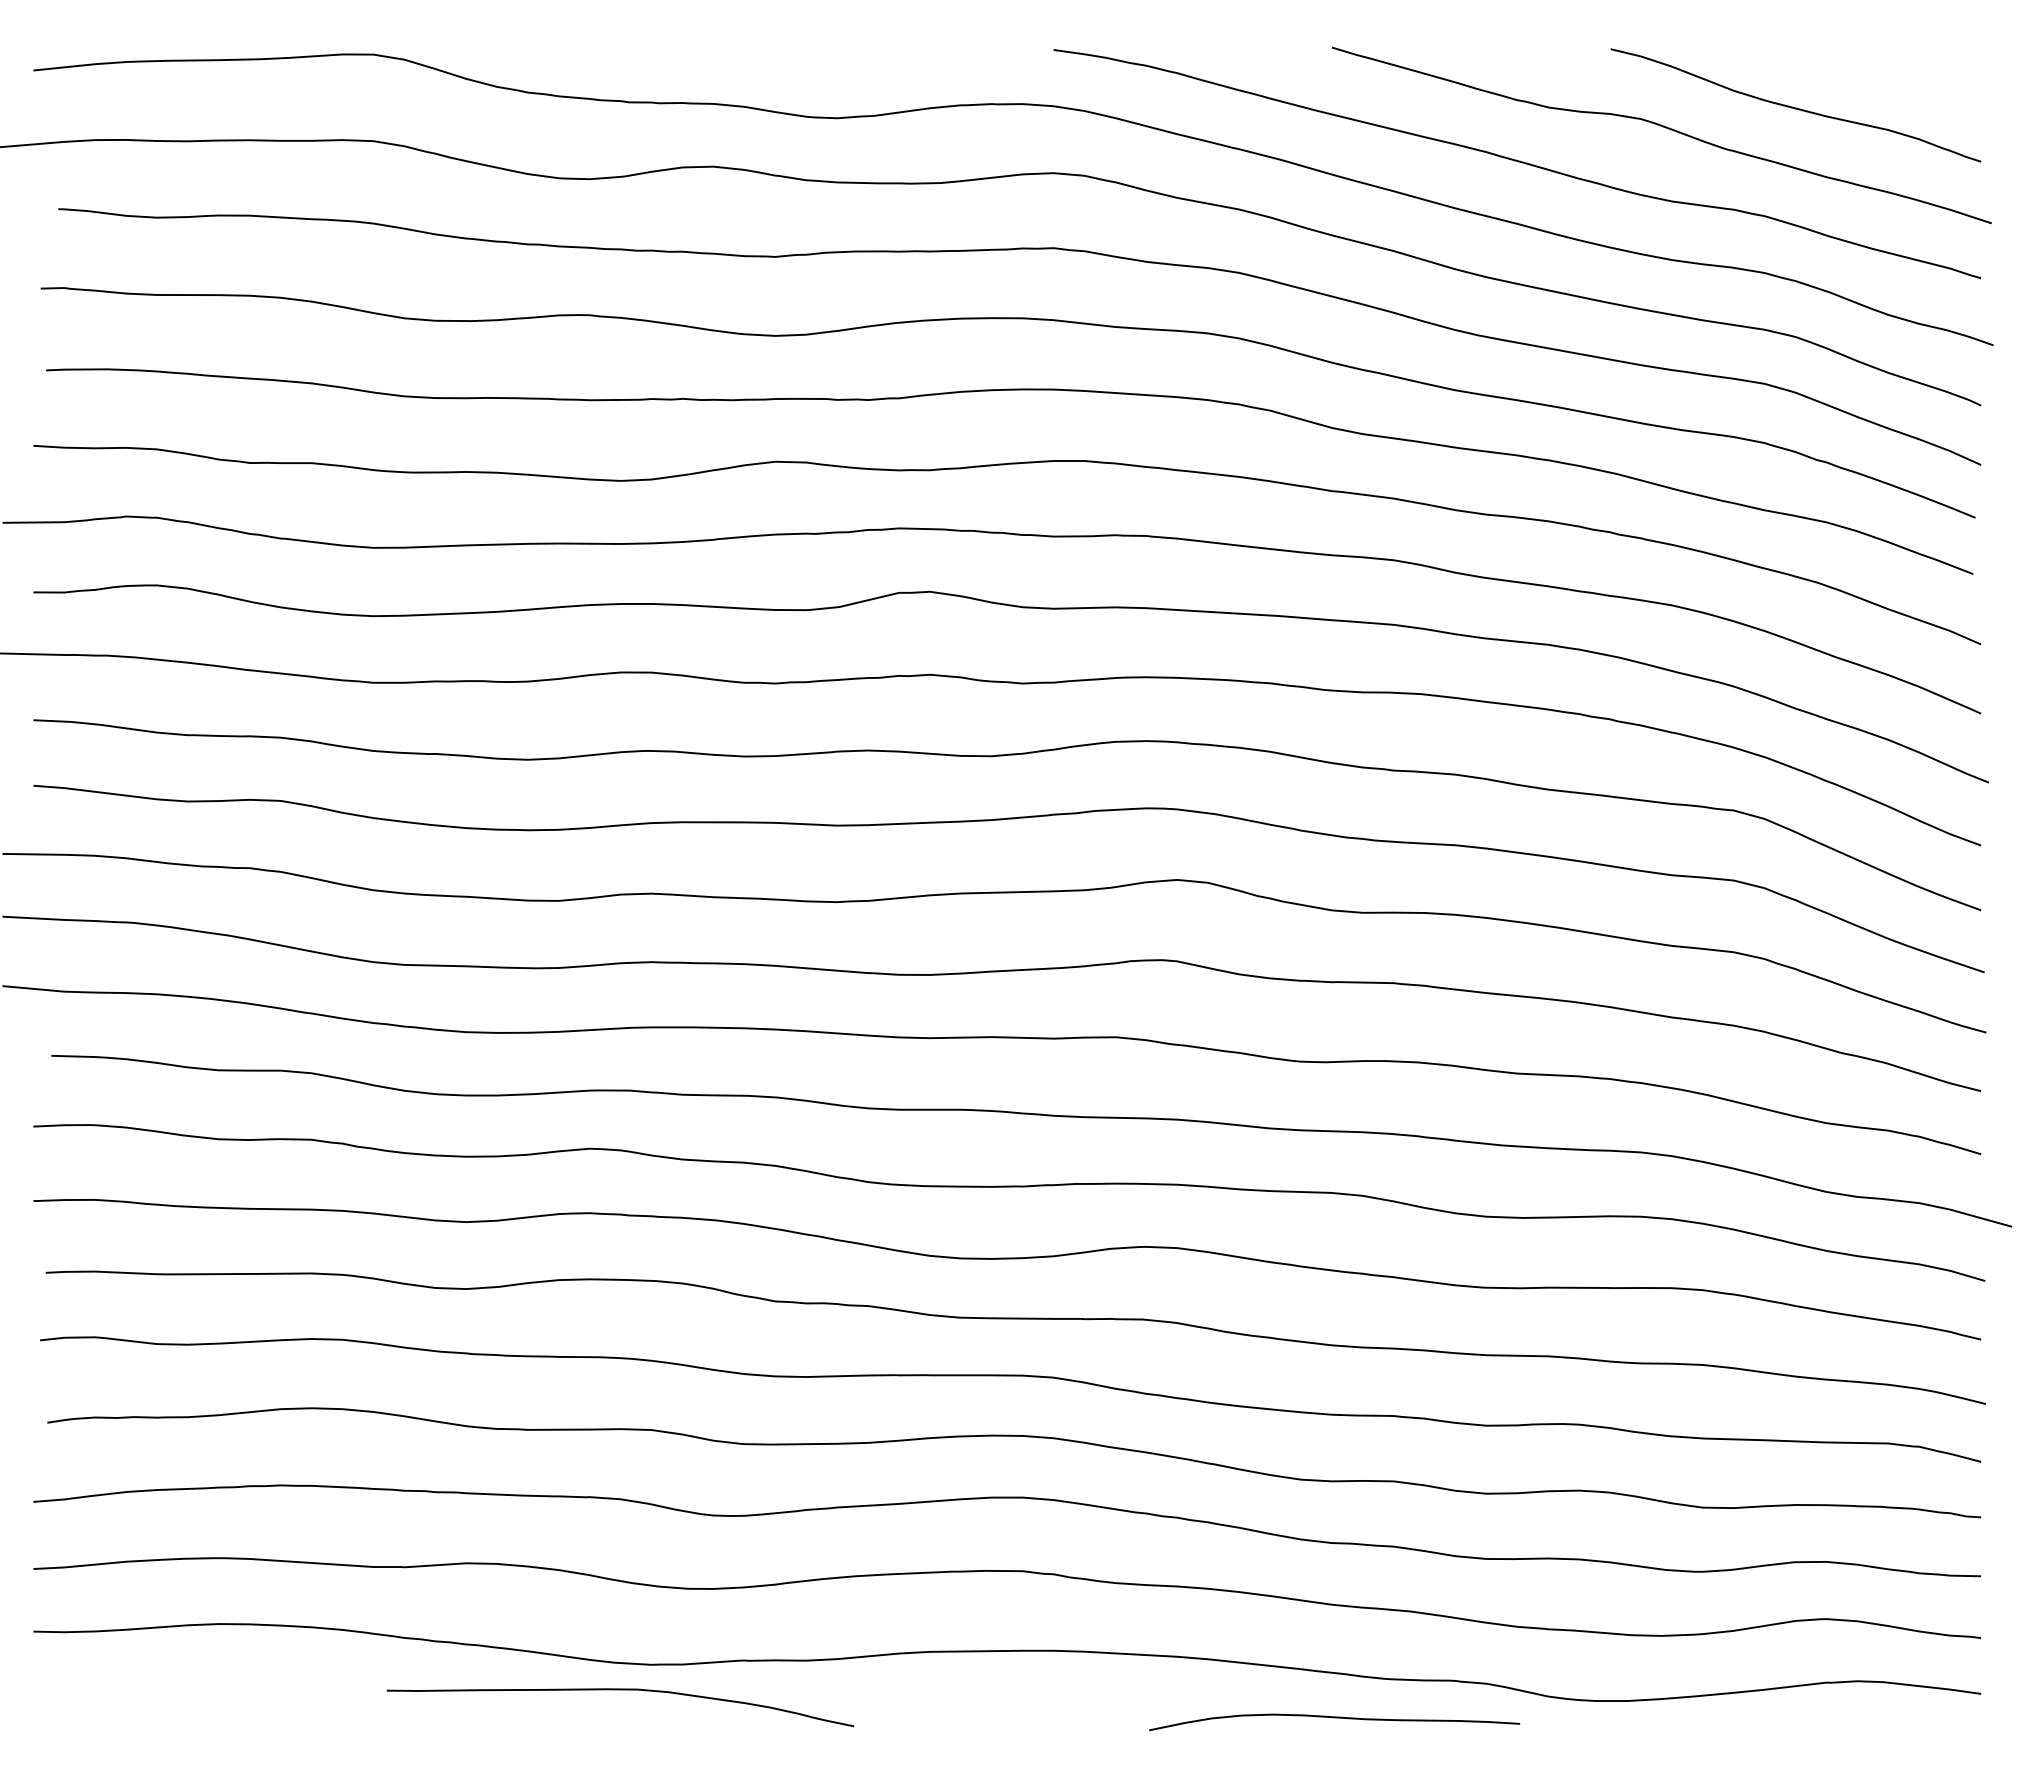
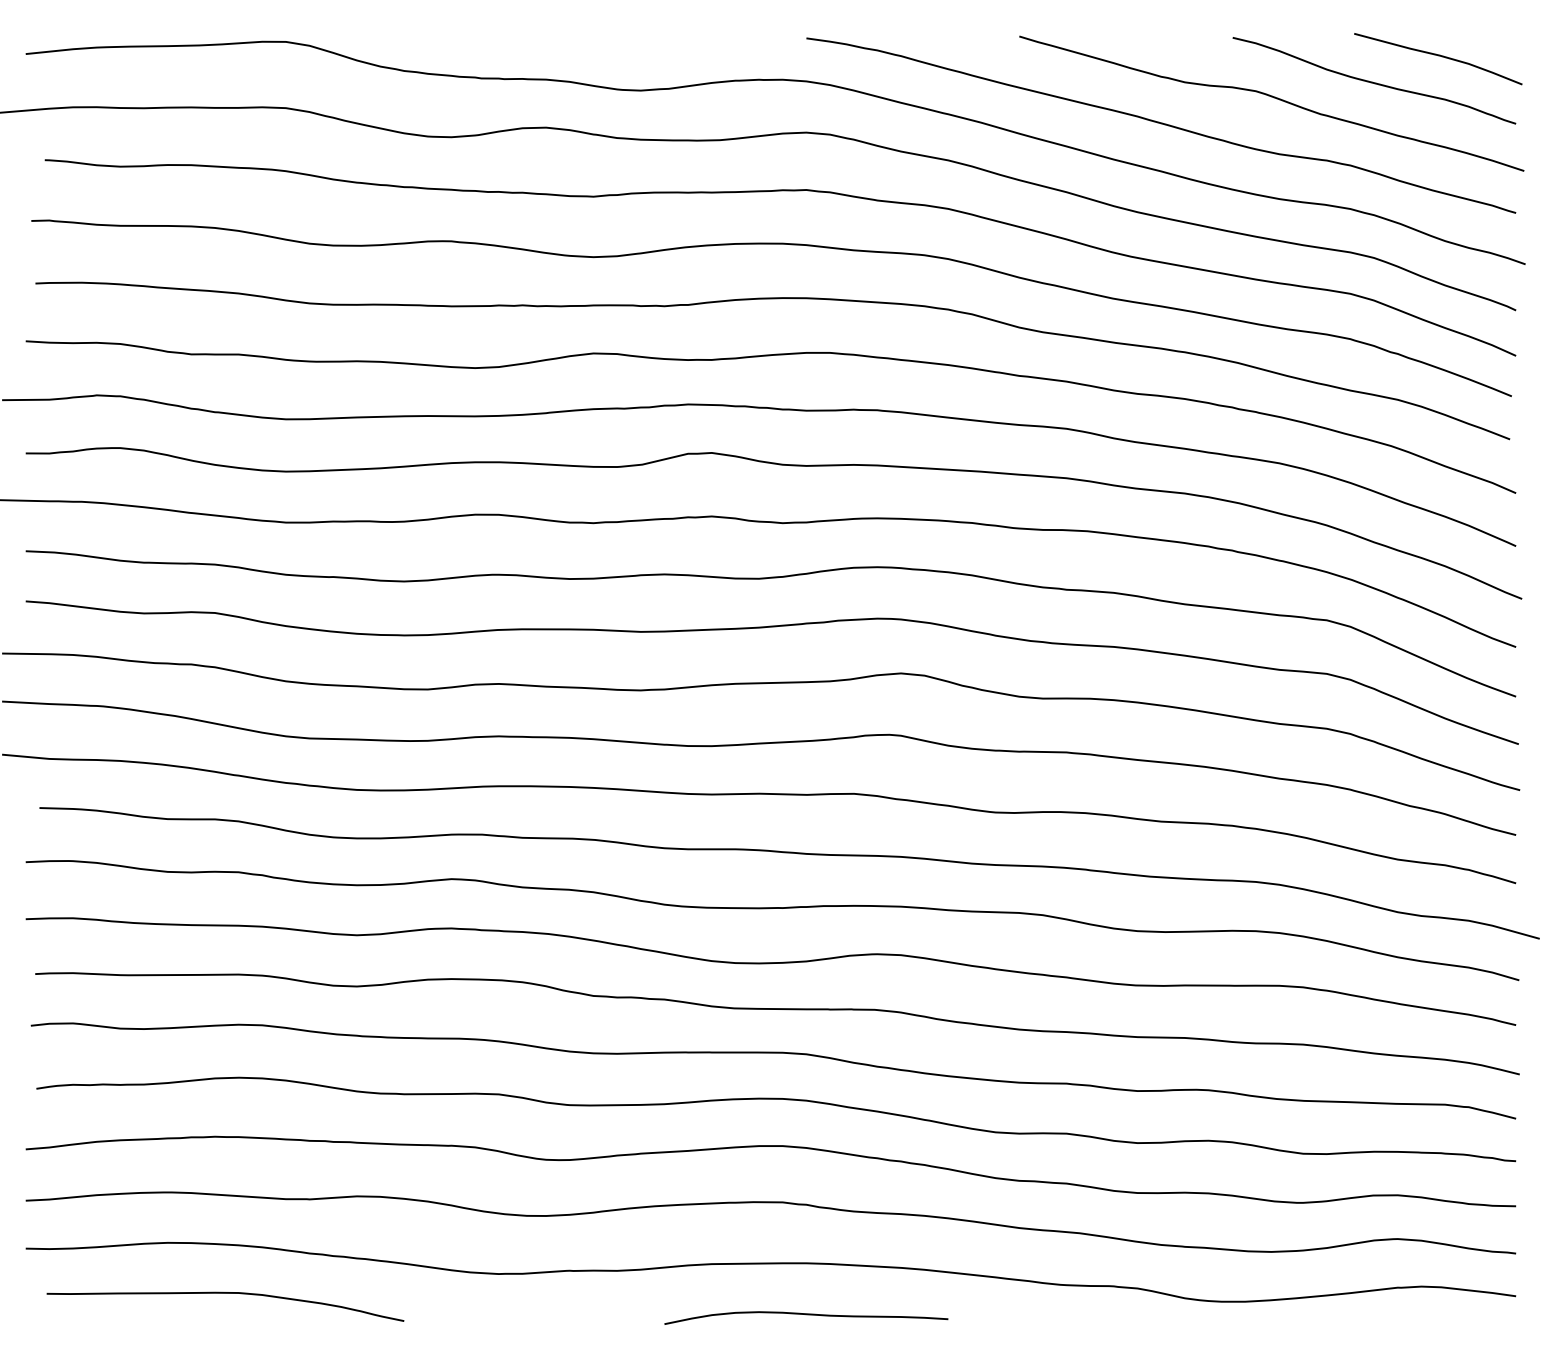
curve: (1880, 73) -> (1439, 56), added
curve: (620, 1690) -> (225, 1293), moved
curve: (1334, 1718) -> (806, 1315), moved

